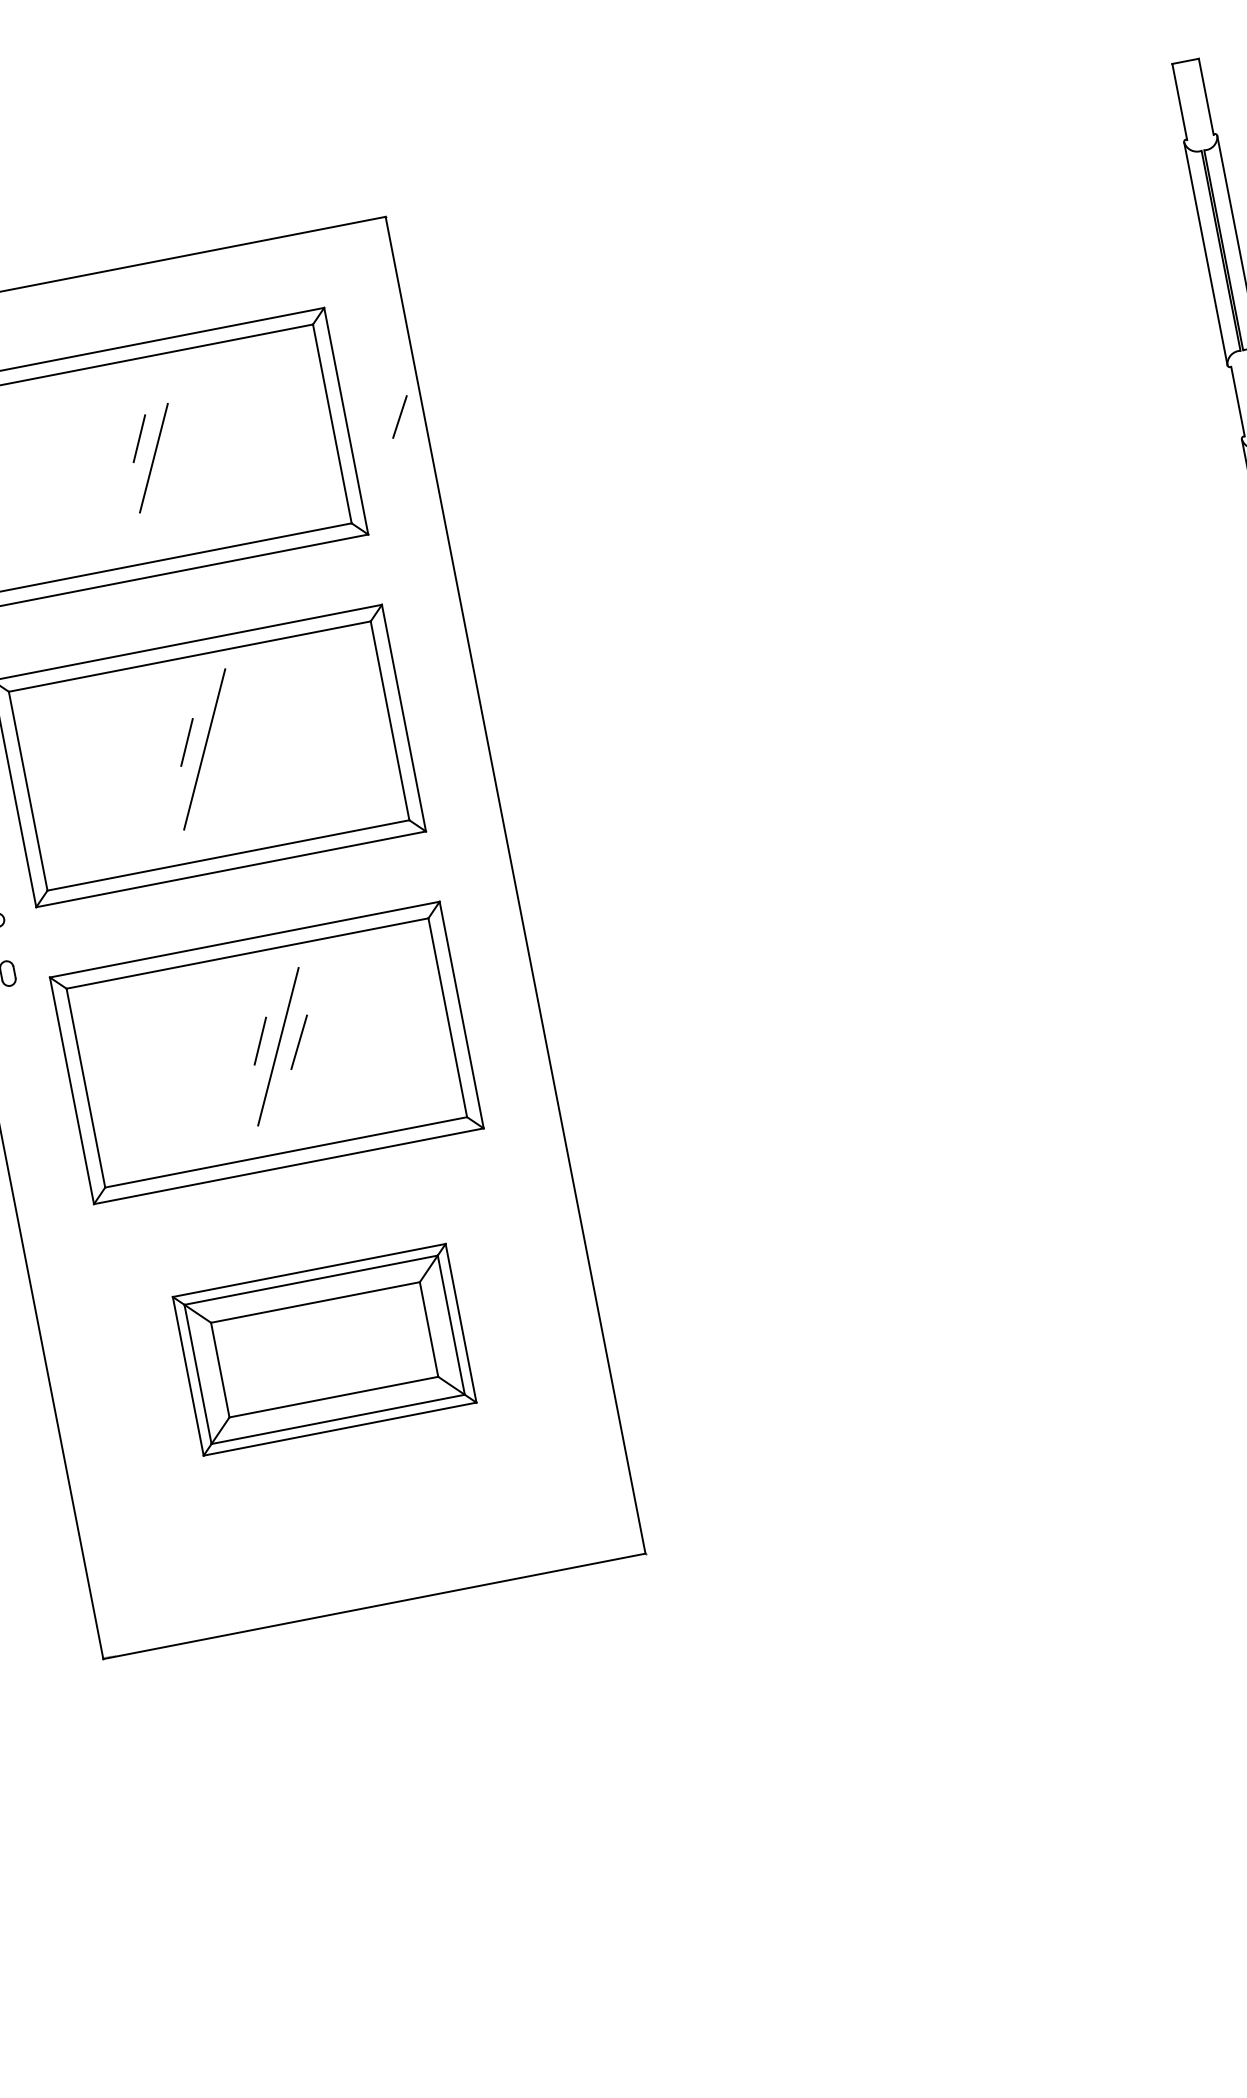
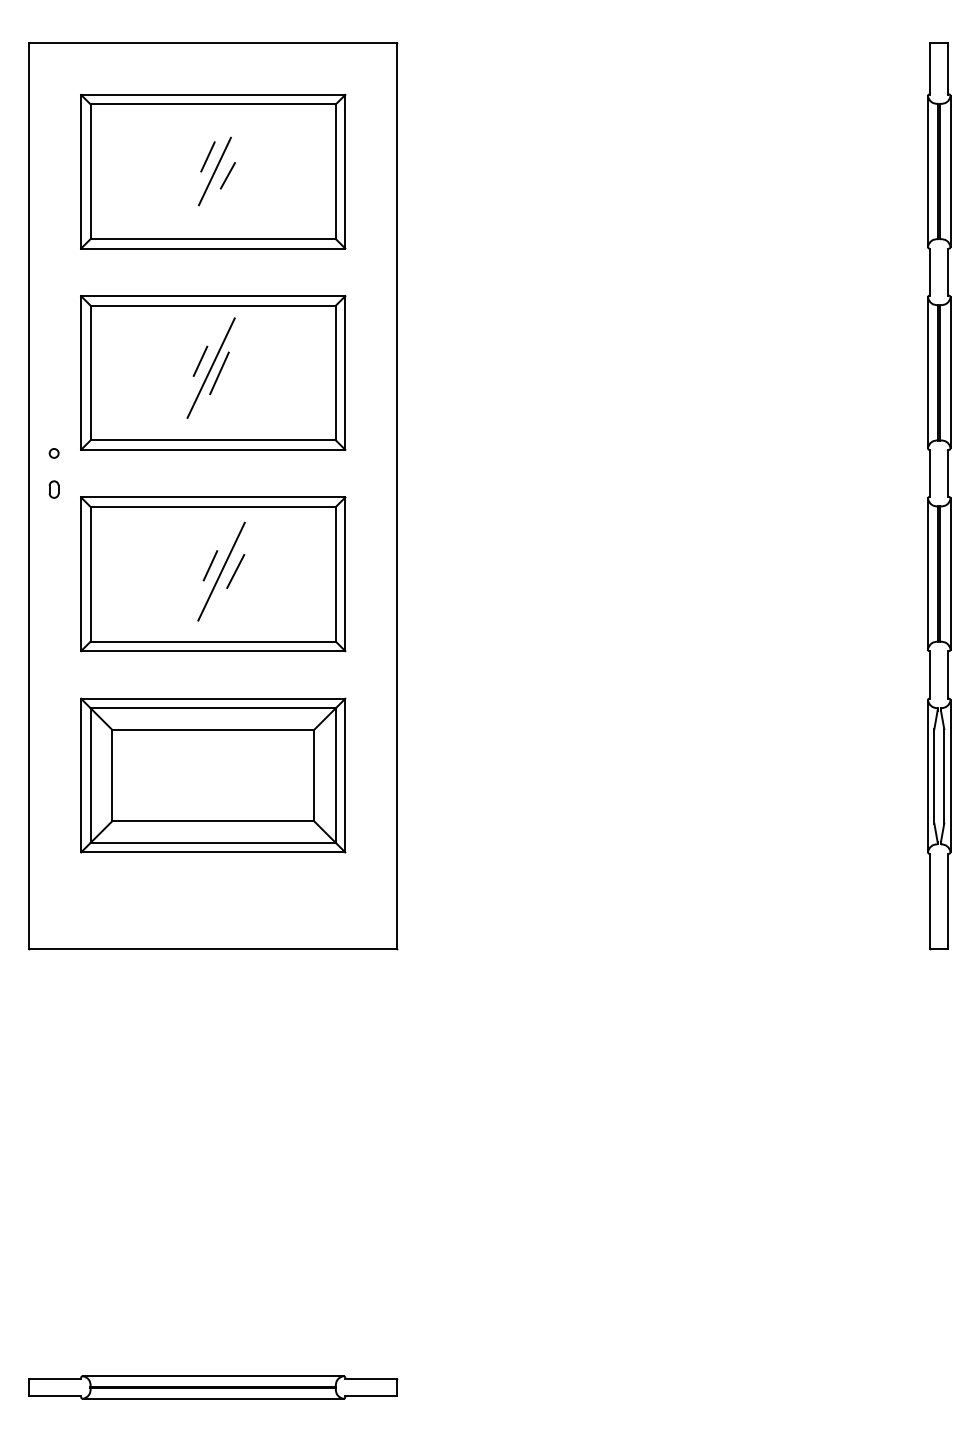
line: (399, 416) -> (227, 175), moved
line: (218, 754) -> (219, 373), added
part: (324, 1349) -> (213, 775), size x1.43

